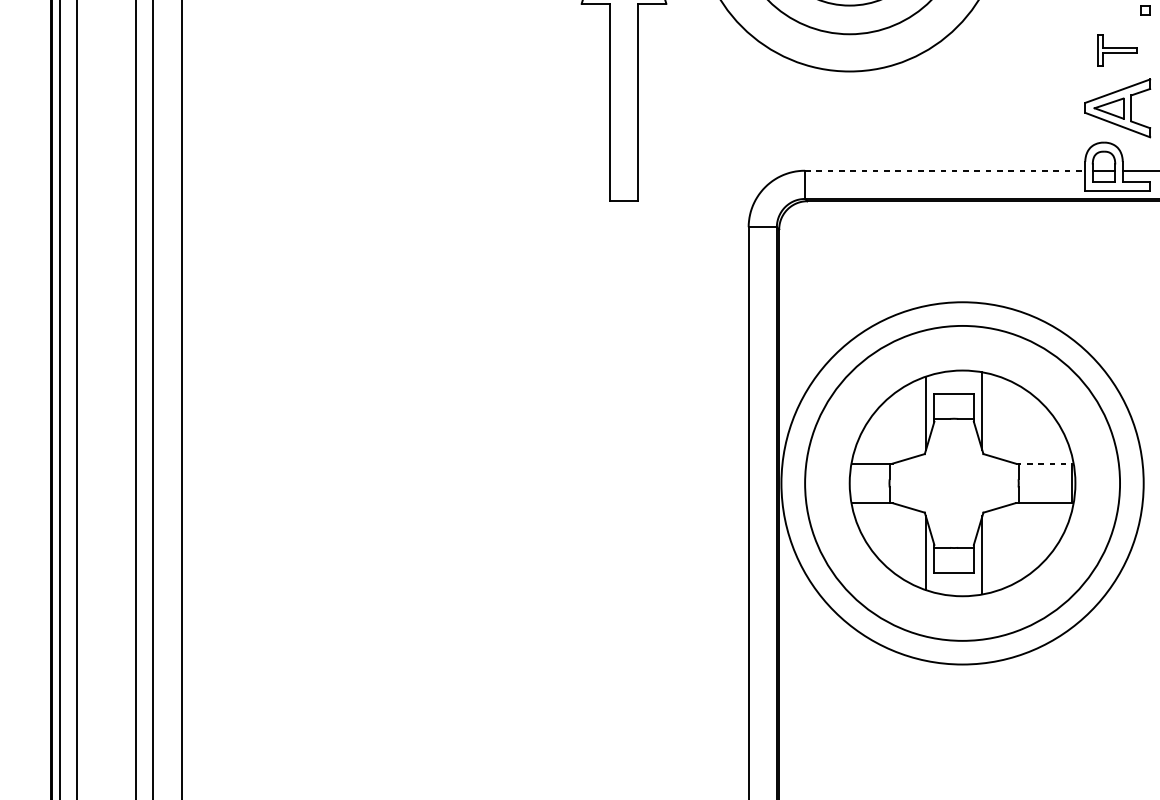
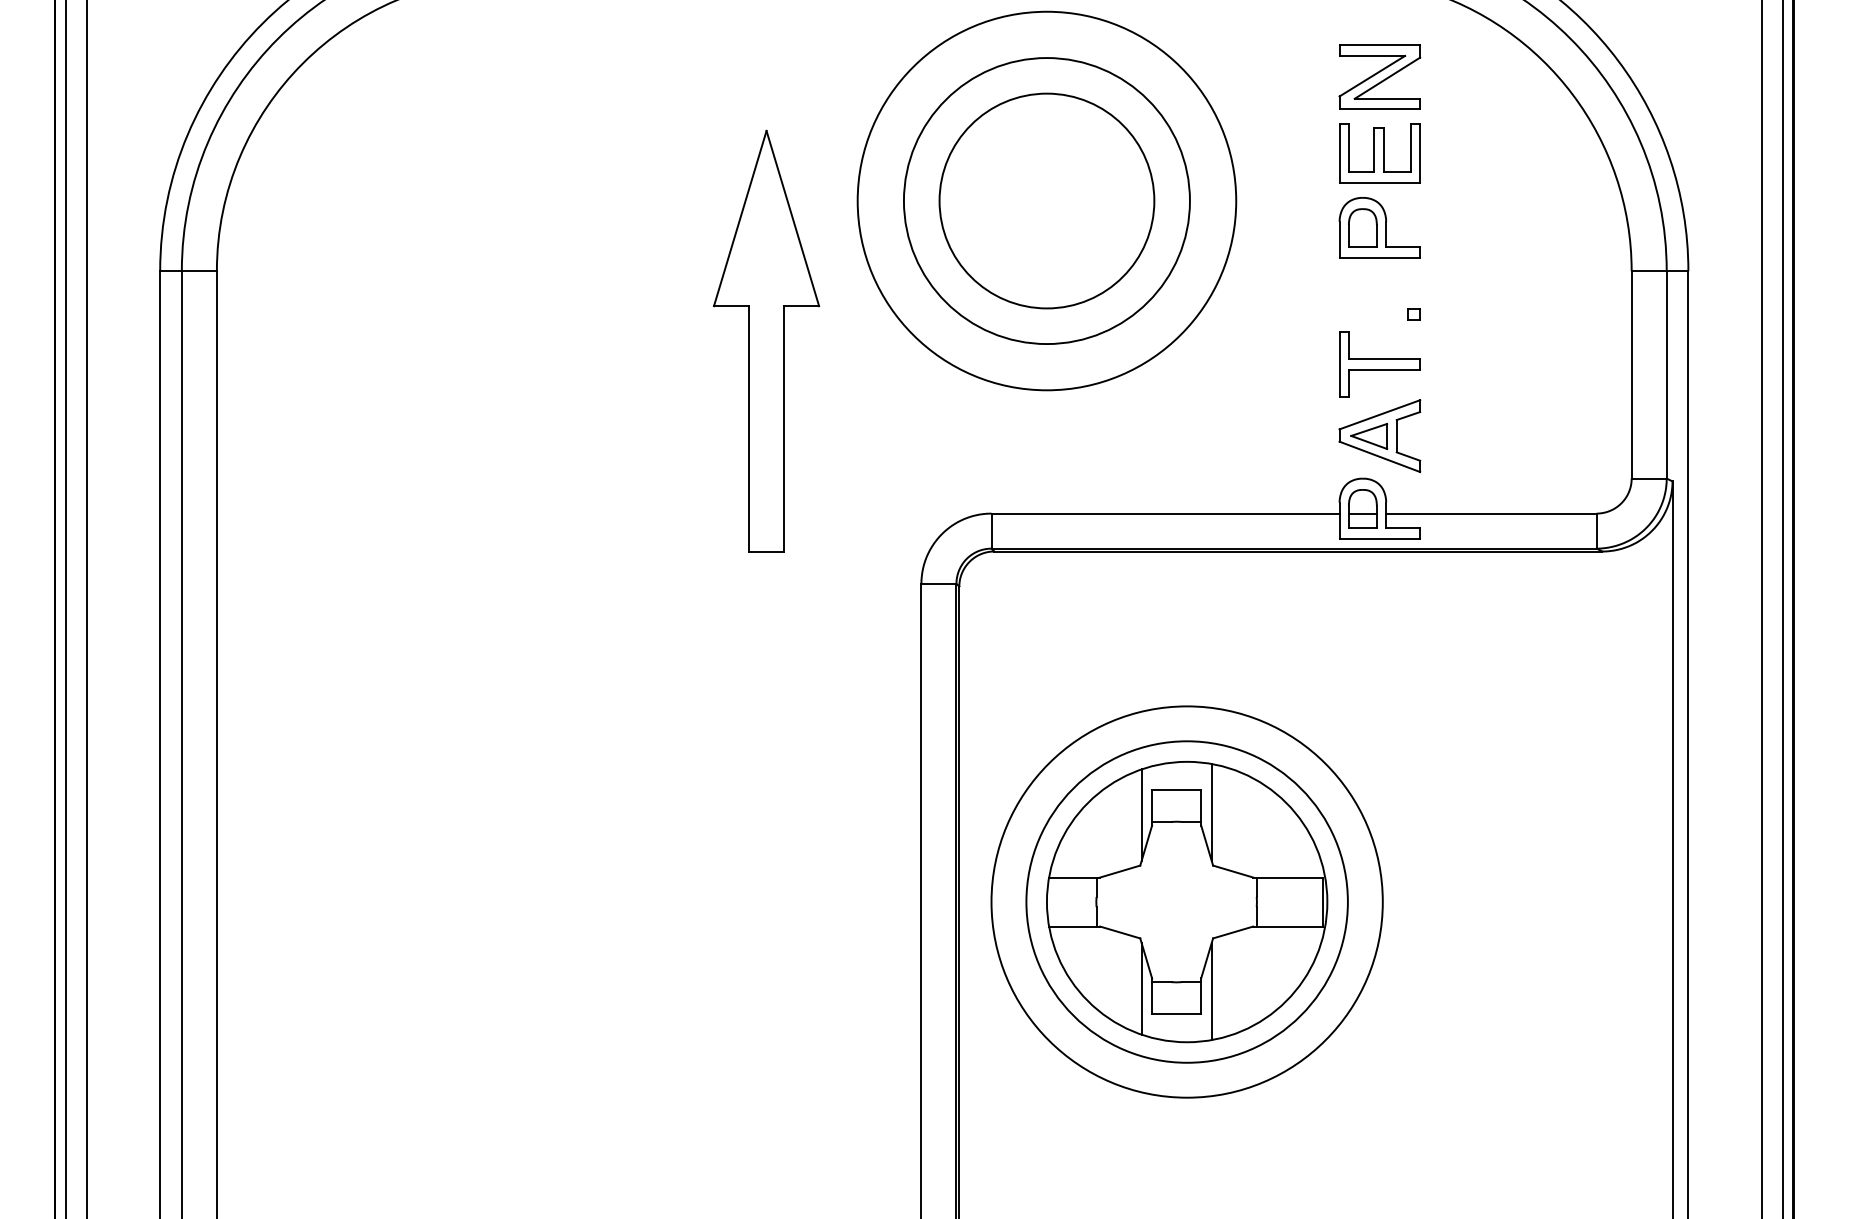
part: (1117, 50) -> (1379, 364), size x1.67
line: (945, 170) -> (1166, 513), dashed -> solid
line: (1044, 463) -> (1288, 877), dashed -> solid
circle: (962, 482) -> (1186, 901), size x0.71

